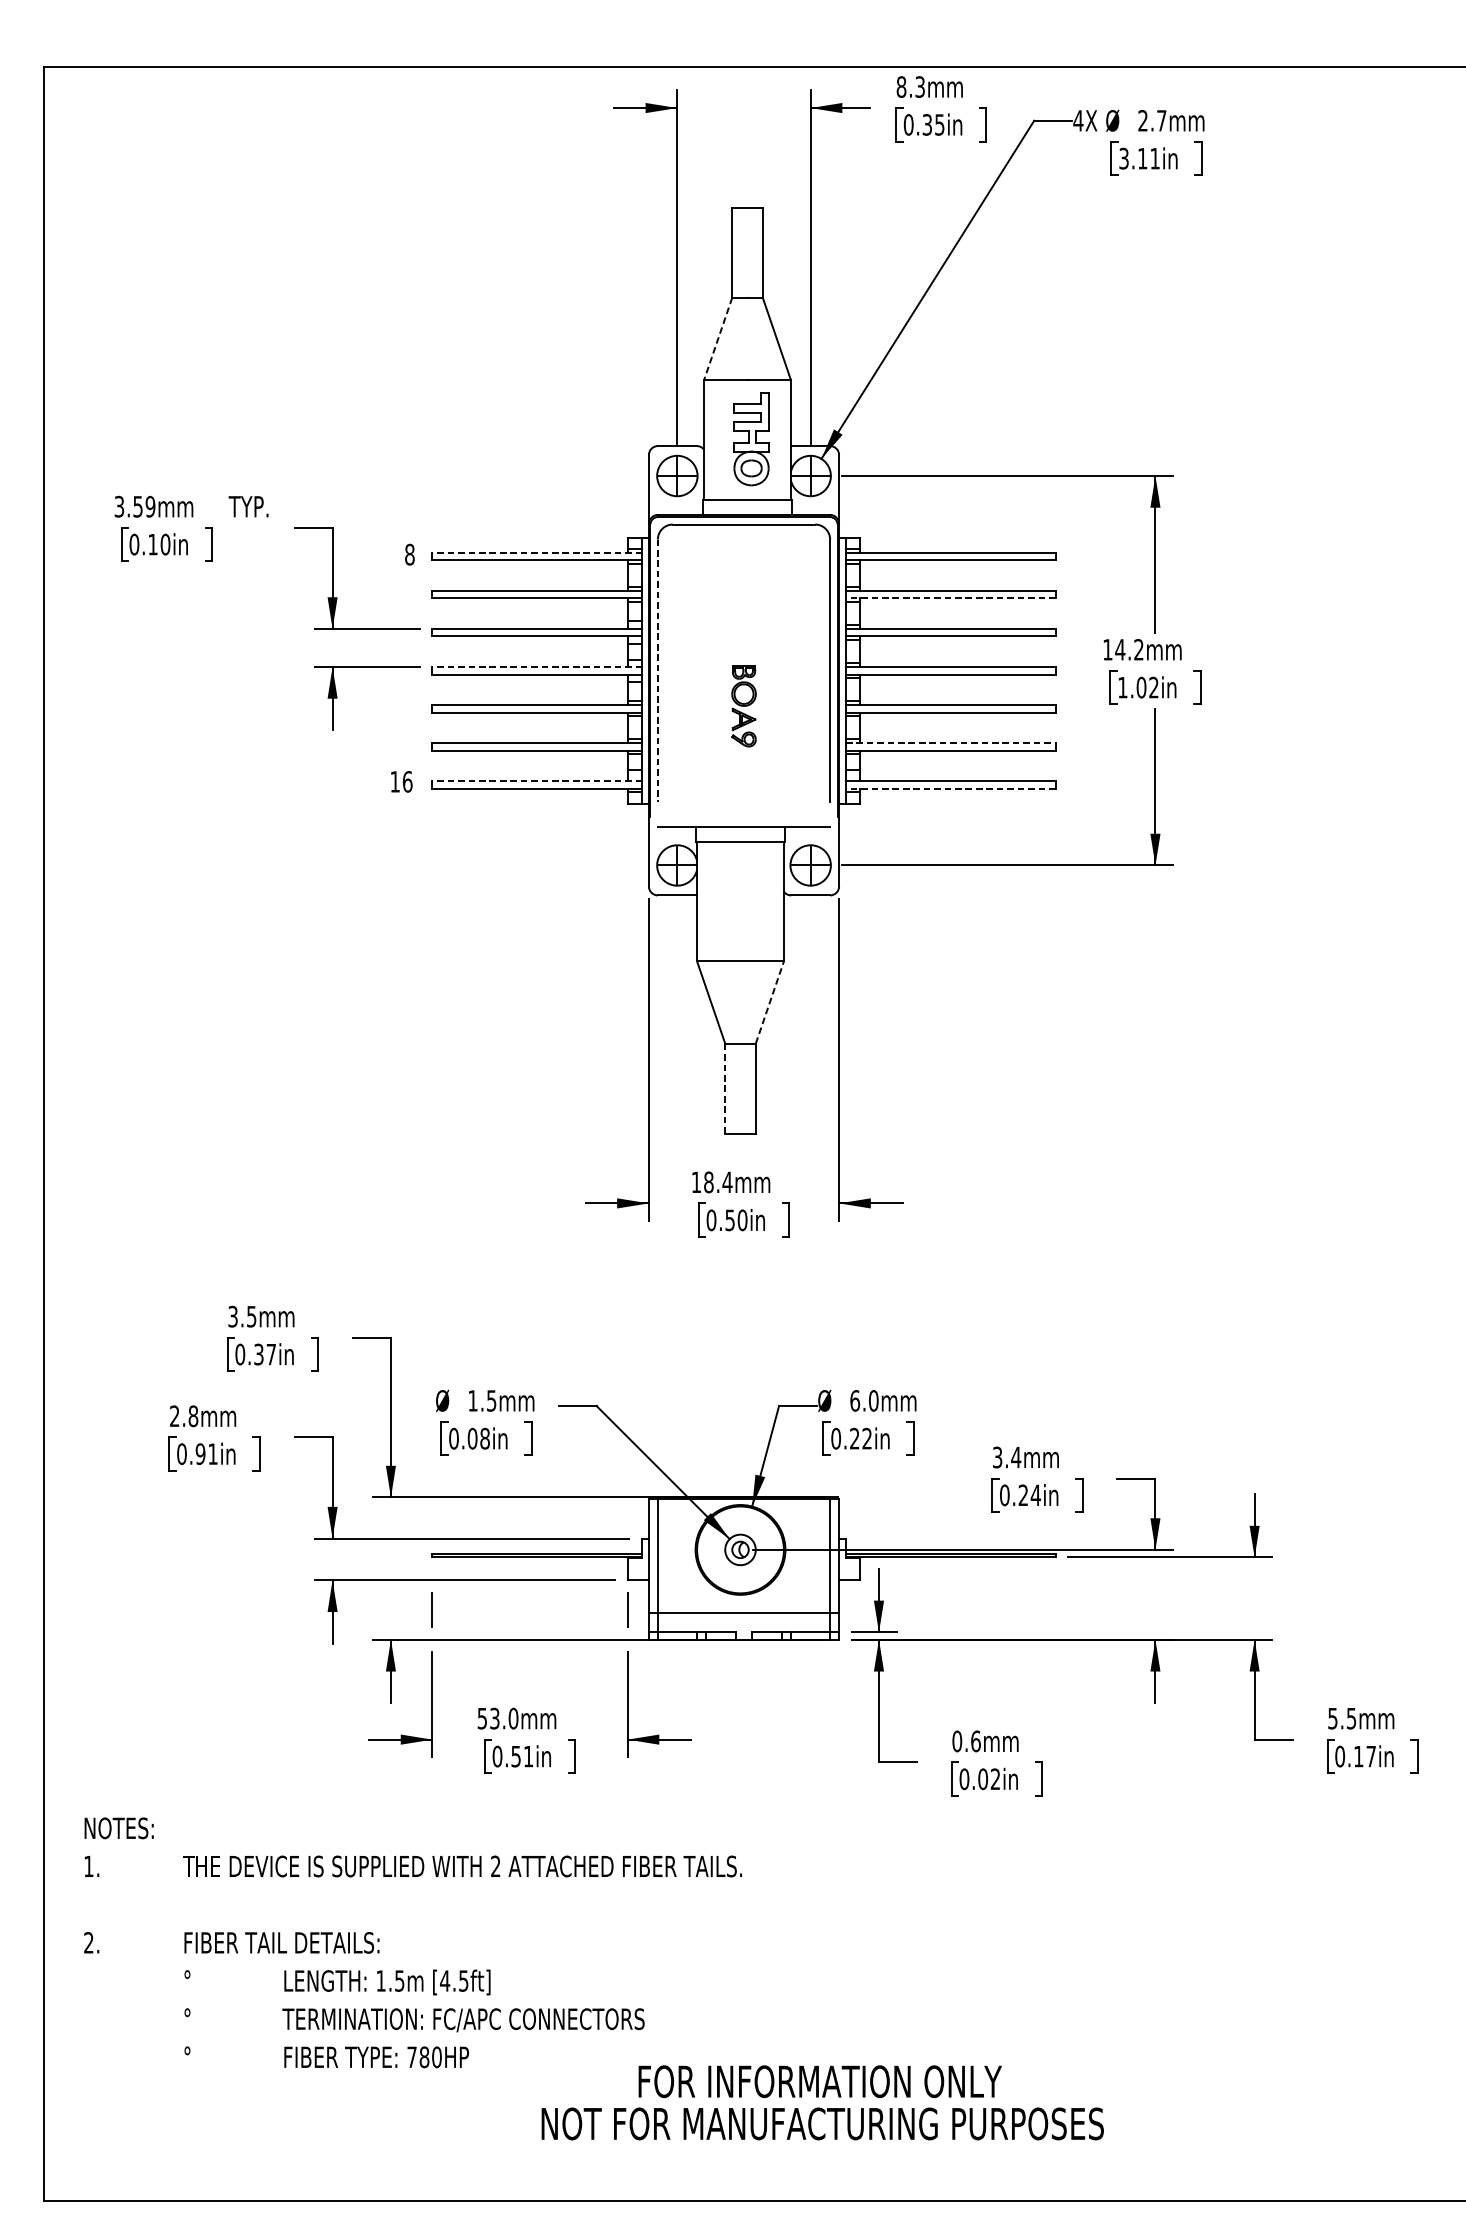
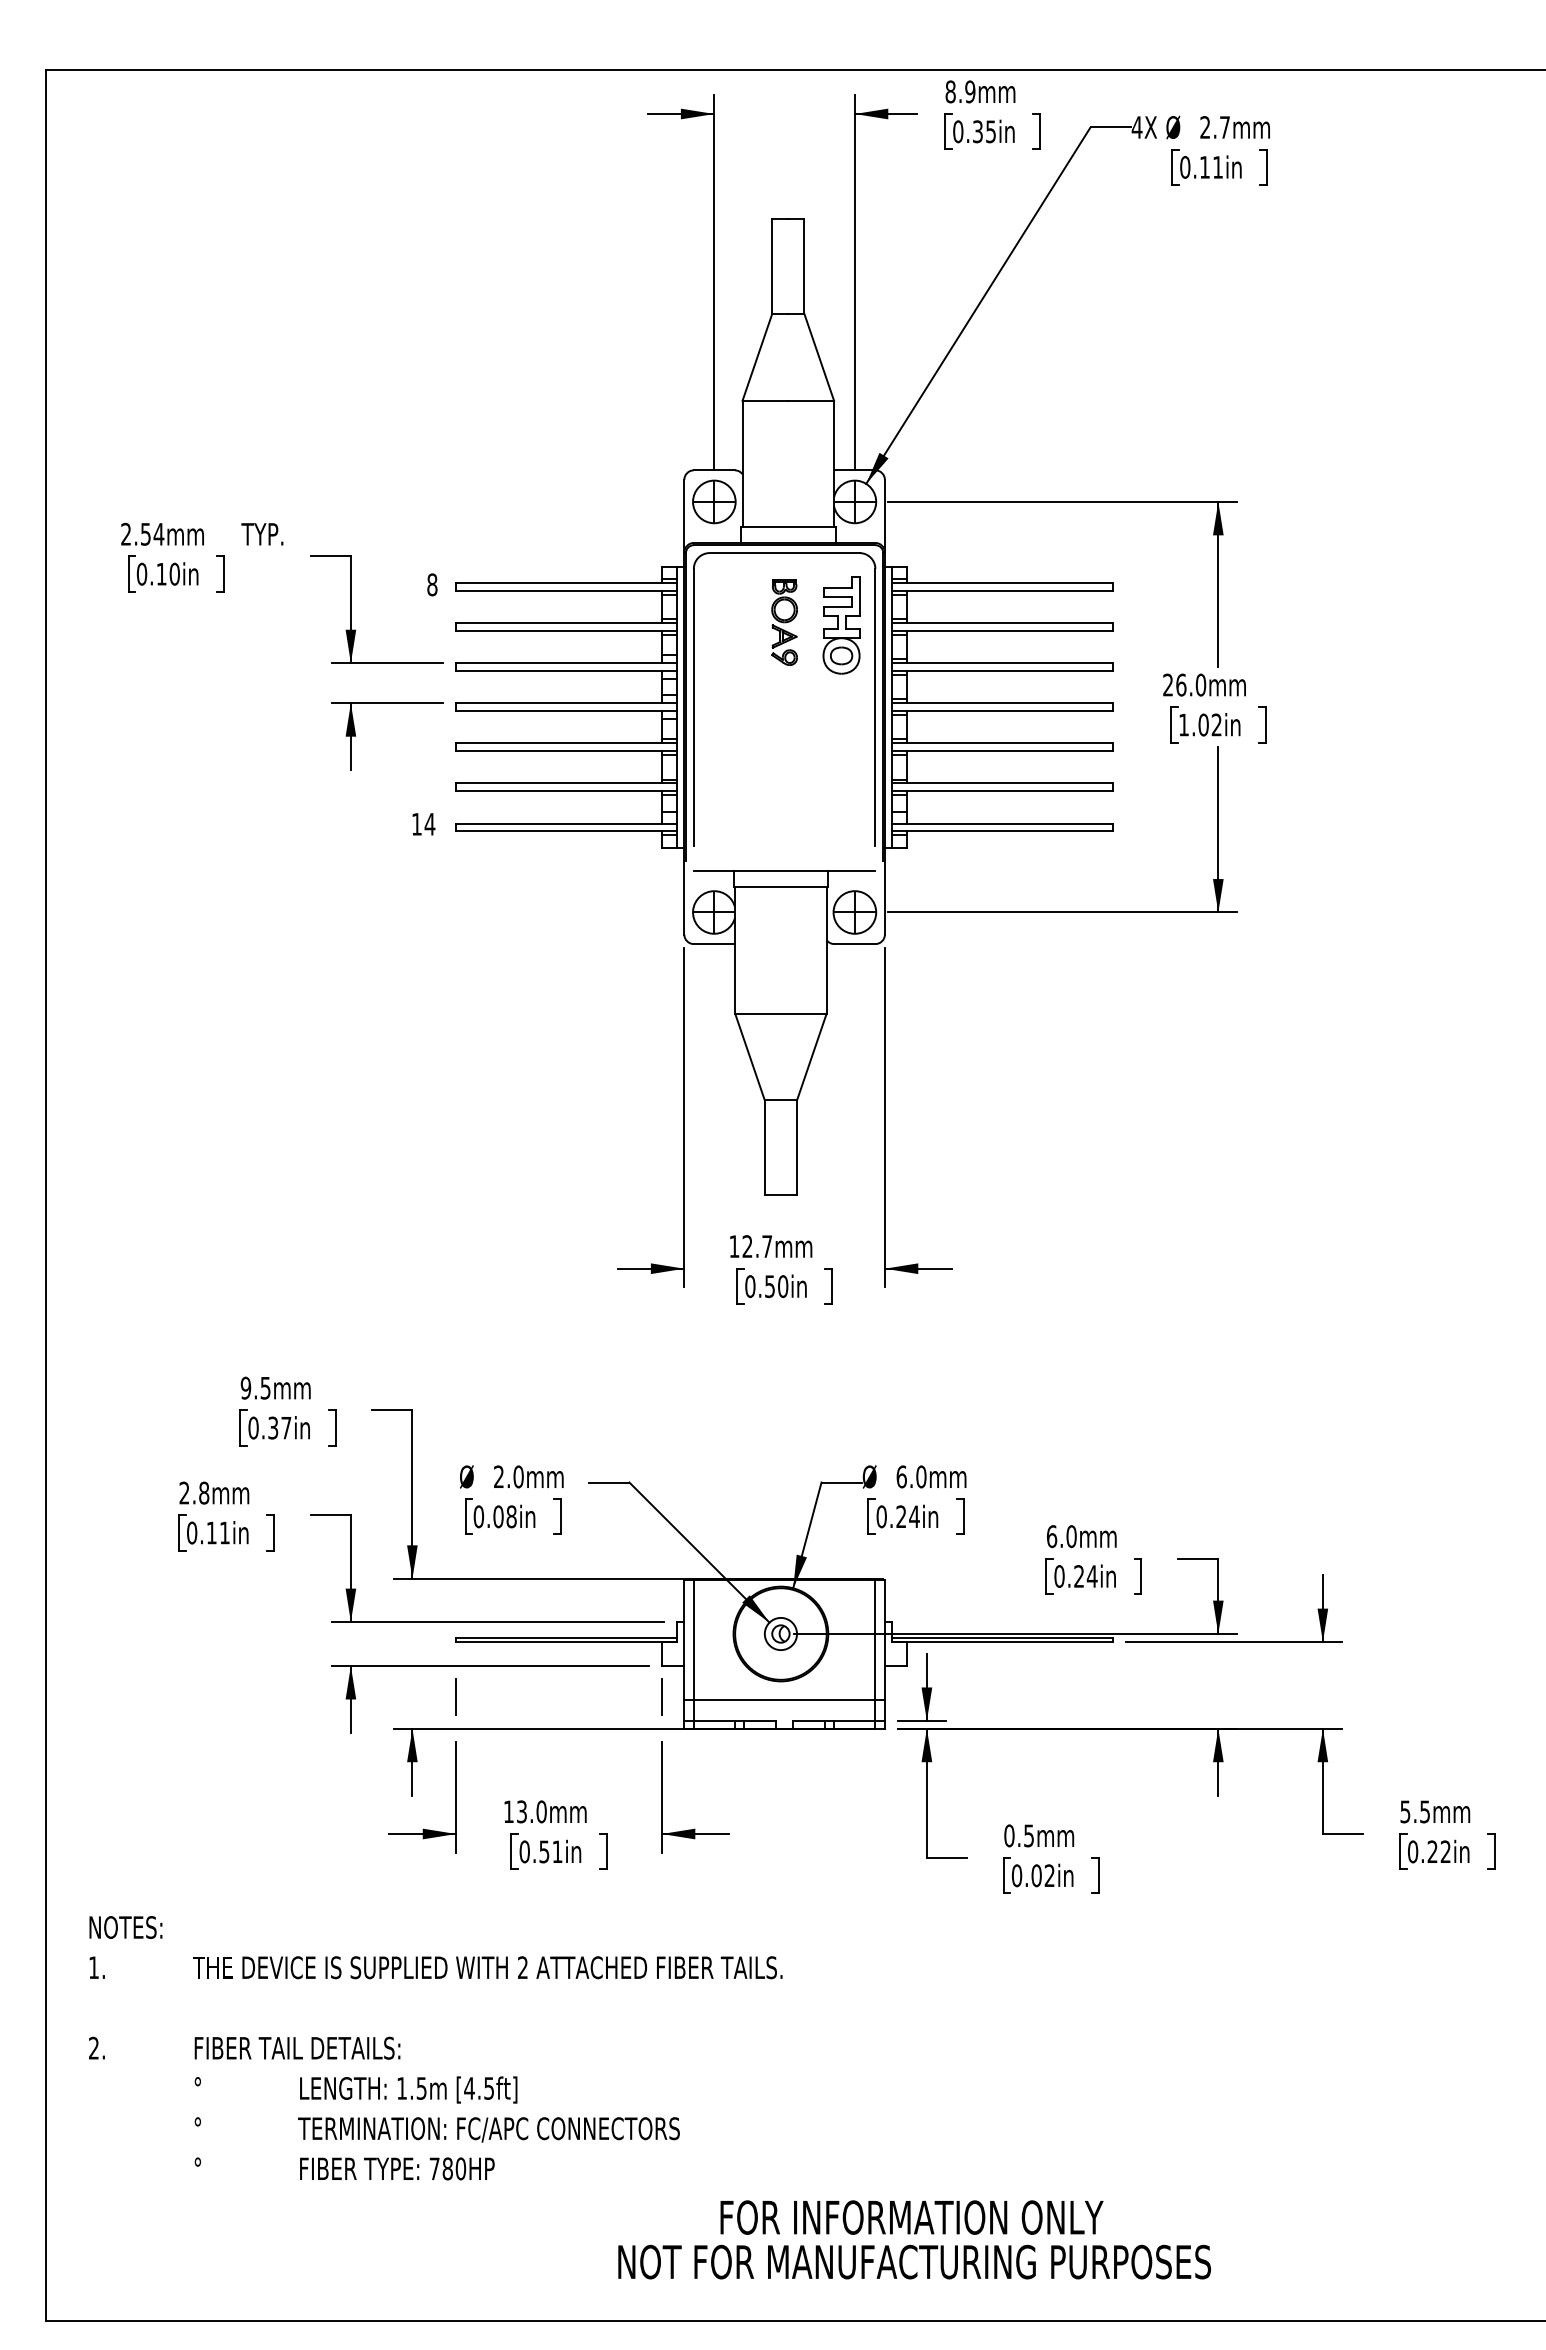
text: (920, 86) -> (970, 91), 8.3mm -> 8.9mm
text: (1124, 158) -> (1185, 167), 3.11in -> 0.11in
line: (718, 339) -> (757, 357), dashed -> solid
part: (751, 439) -> (841, 625), moved
text: (134, 505) -> (142, 533), 3.59mm -> 2.54mm
line: (537, 552) -> (566, 582), dashed -> solid
line: (950, 597) -> (1002, 630), dashed -> solid
text: (1123, 649) -> (1184, 684), 14.2mm -> 26.0mm
line: (537, 667) -> (566, 703), dashed -> solid
line: (657, 671) -> (693, 707), dashed -> solid
part: (743, 706) -> (784, 622), moved
line: (950, 743) -> (1002, 783), dashed -> solid
text: (407, 781) -> (429, 823), 16 -> 14
line: (537, 781) -> (566, 823), dashed -> solid
line: (950, 788) -> (1002, 831), dashed -> solid
line: (769, 1002) -> (811, 1056), dashed -> solid
line: (724, 1089) -> (764, 1148), dashed -> solid
text: (718, 1182) -> (757, 1246), 18.4mm -> 12.7mm
text: (232, 1316) -> (245, 1387), 3.5mm -> 9.5mm
text: (482, 1400) -> (508, 1476), 1.5mm -> 2.0mm
text: (867, 1438) -> (914, 1516), 0.22in -> 0.24in
text: (200, 1453) -> (211, 1532), 0.91in -> 0.11in
text: (1006, 1457) -> (1061, 1536), 3.4mm -> 6.0mm
text: (482, 1718) -> (508, 1811), 53.0mm -> 13.0mm
text: (976, 1741) -> (1029, 1835), 0.6mm -> 0.5mm
text: (1364, 1756) -> (1438, 1851), 0.17in -> 0.22in
text: (822, 2102) -> (914, 2239), moved

